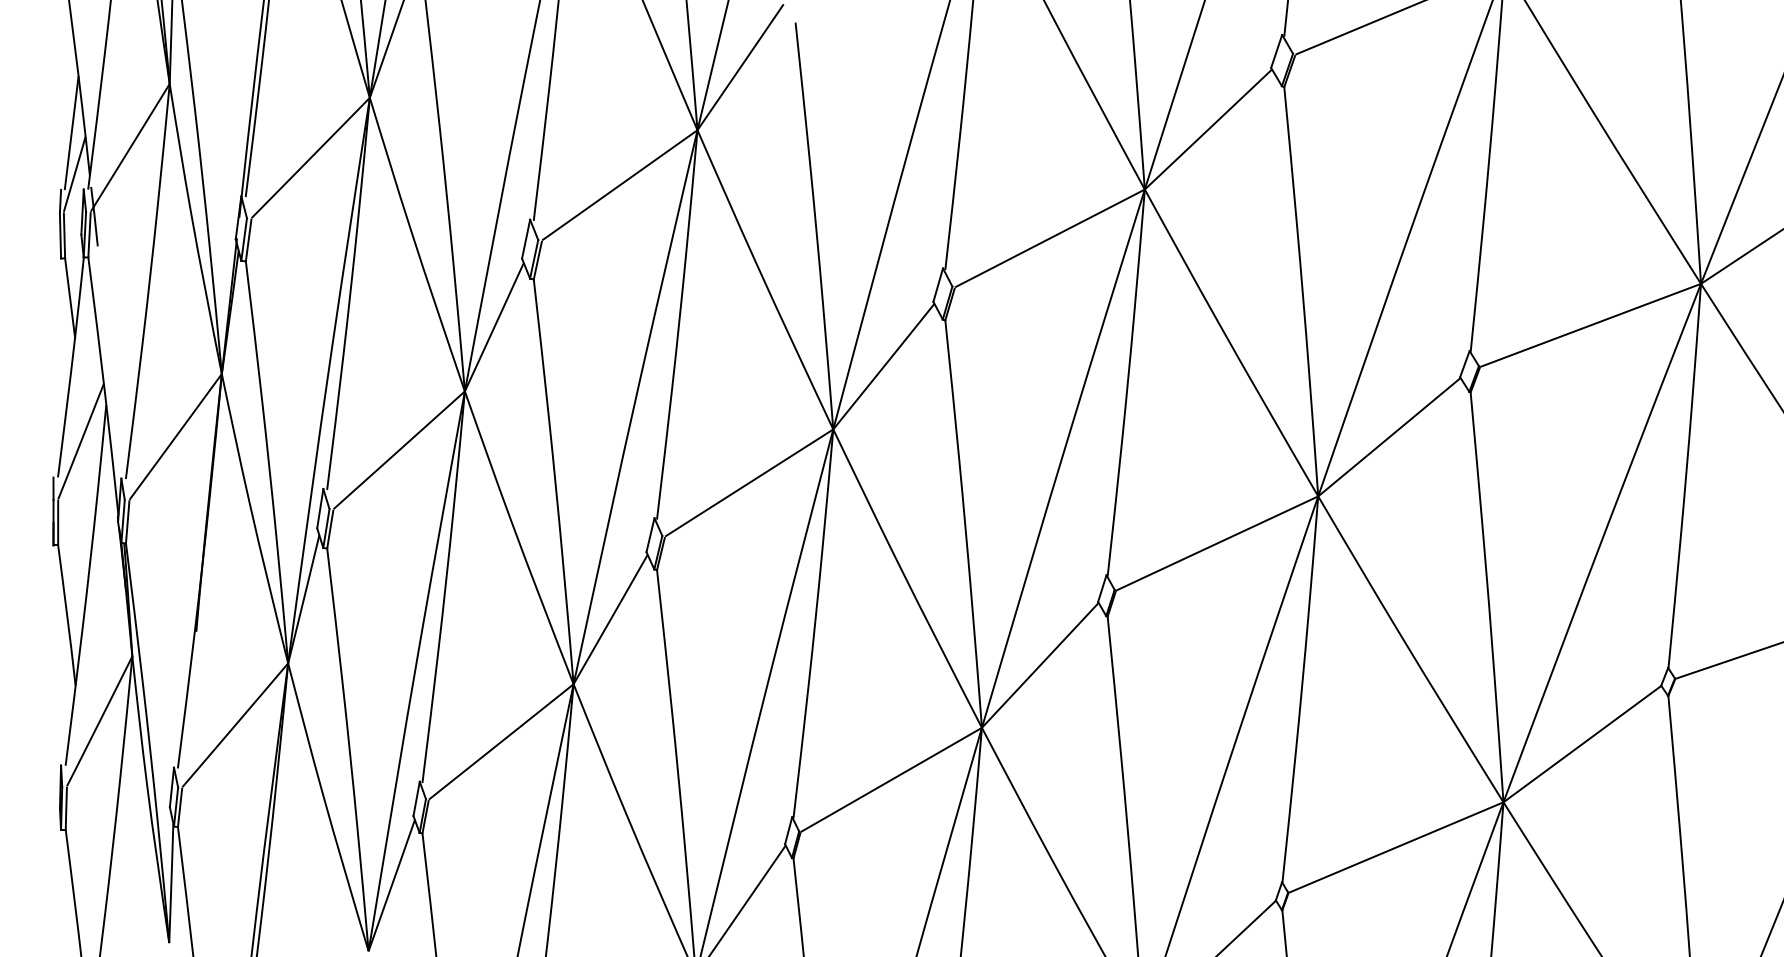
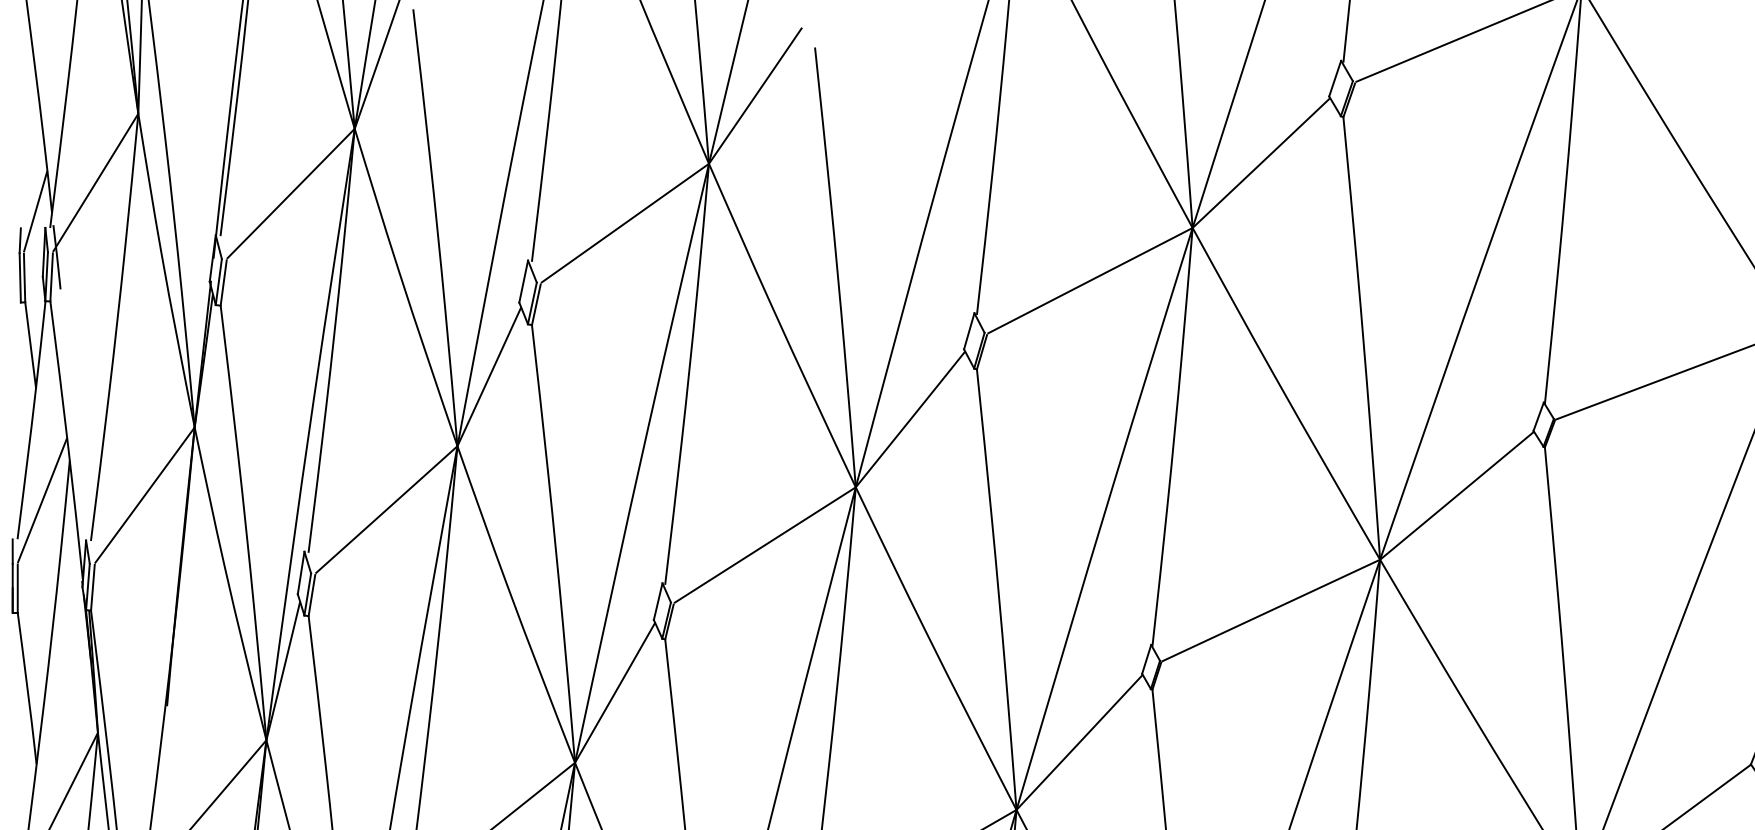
line: (71, 133) -> (32, 167), removed

